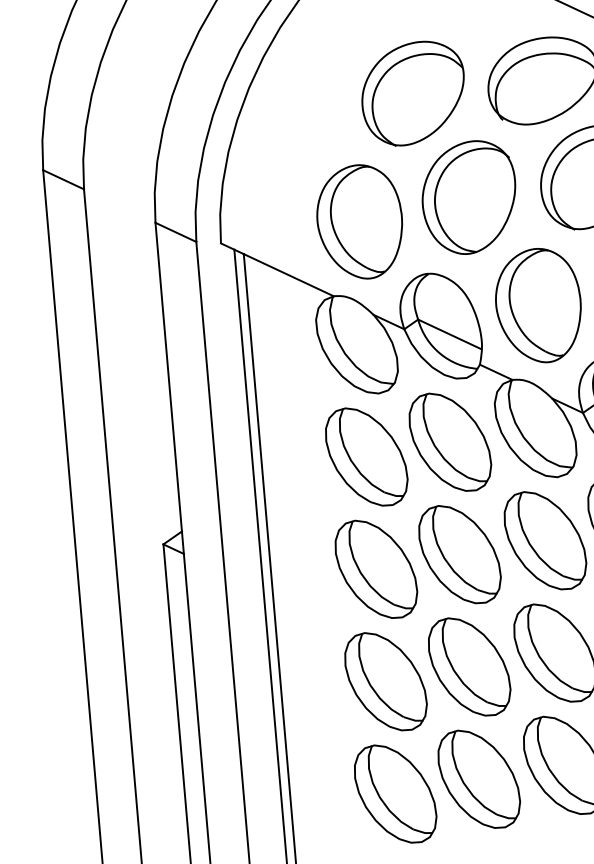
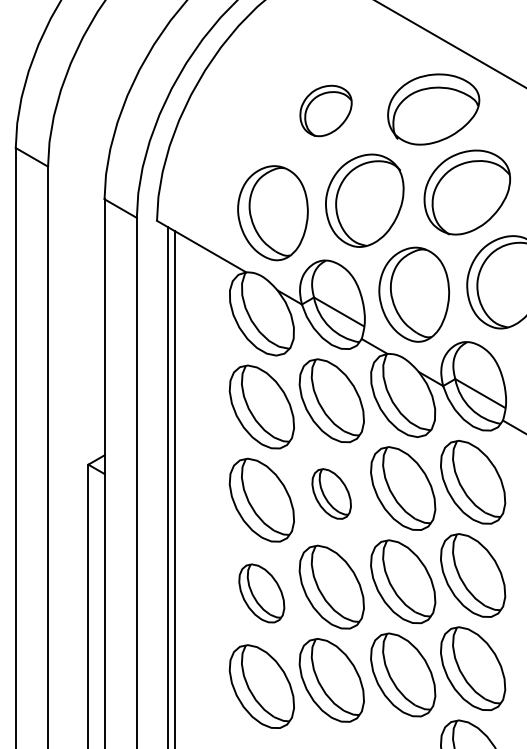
part: (412, 92) -> (325, 110), size x0.6
part: (459, 554) -> (331, 493), size x0.6
part: (385, 681) -> (261, 593), size x0.7

